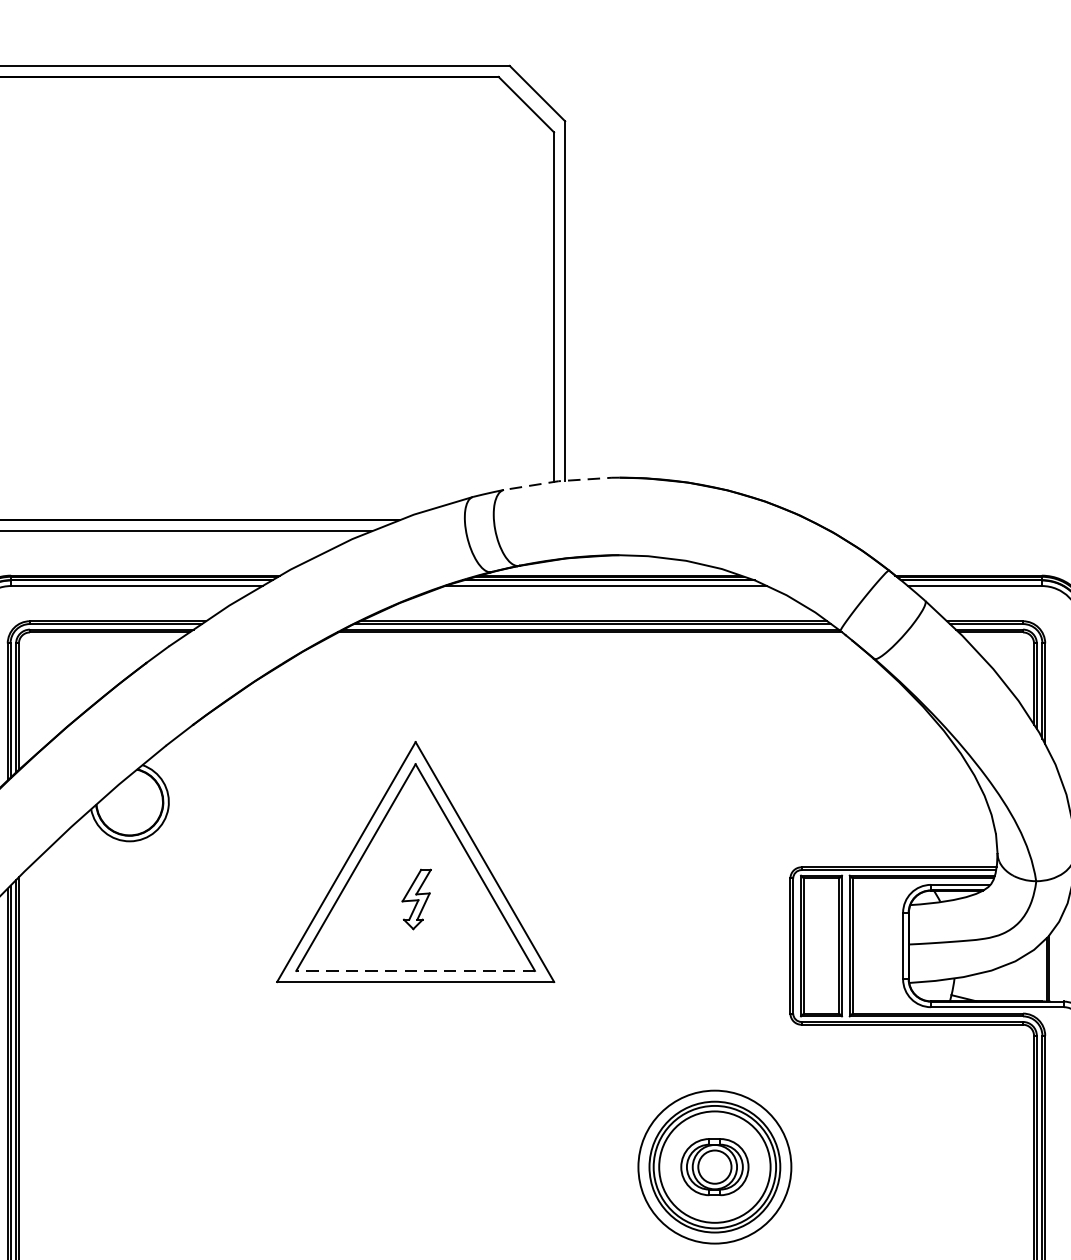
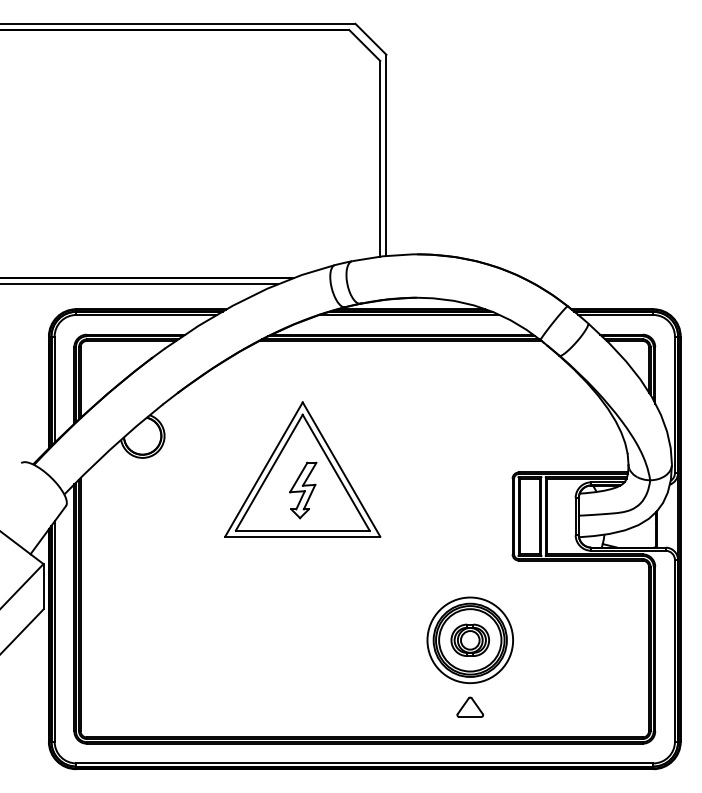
line: (559, 481) -> (383, 256), dashed -> solid
part: (416, 899) -> (303, 490), size x1.67
line: (415, 970) -> (302, 530), dashed -> solid

